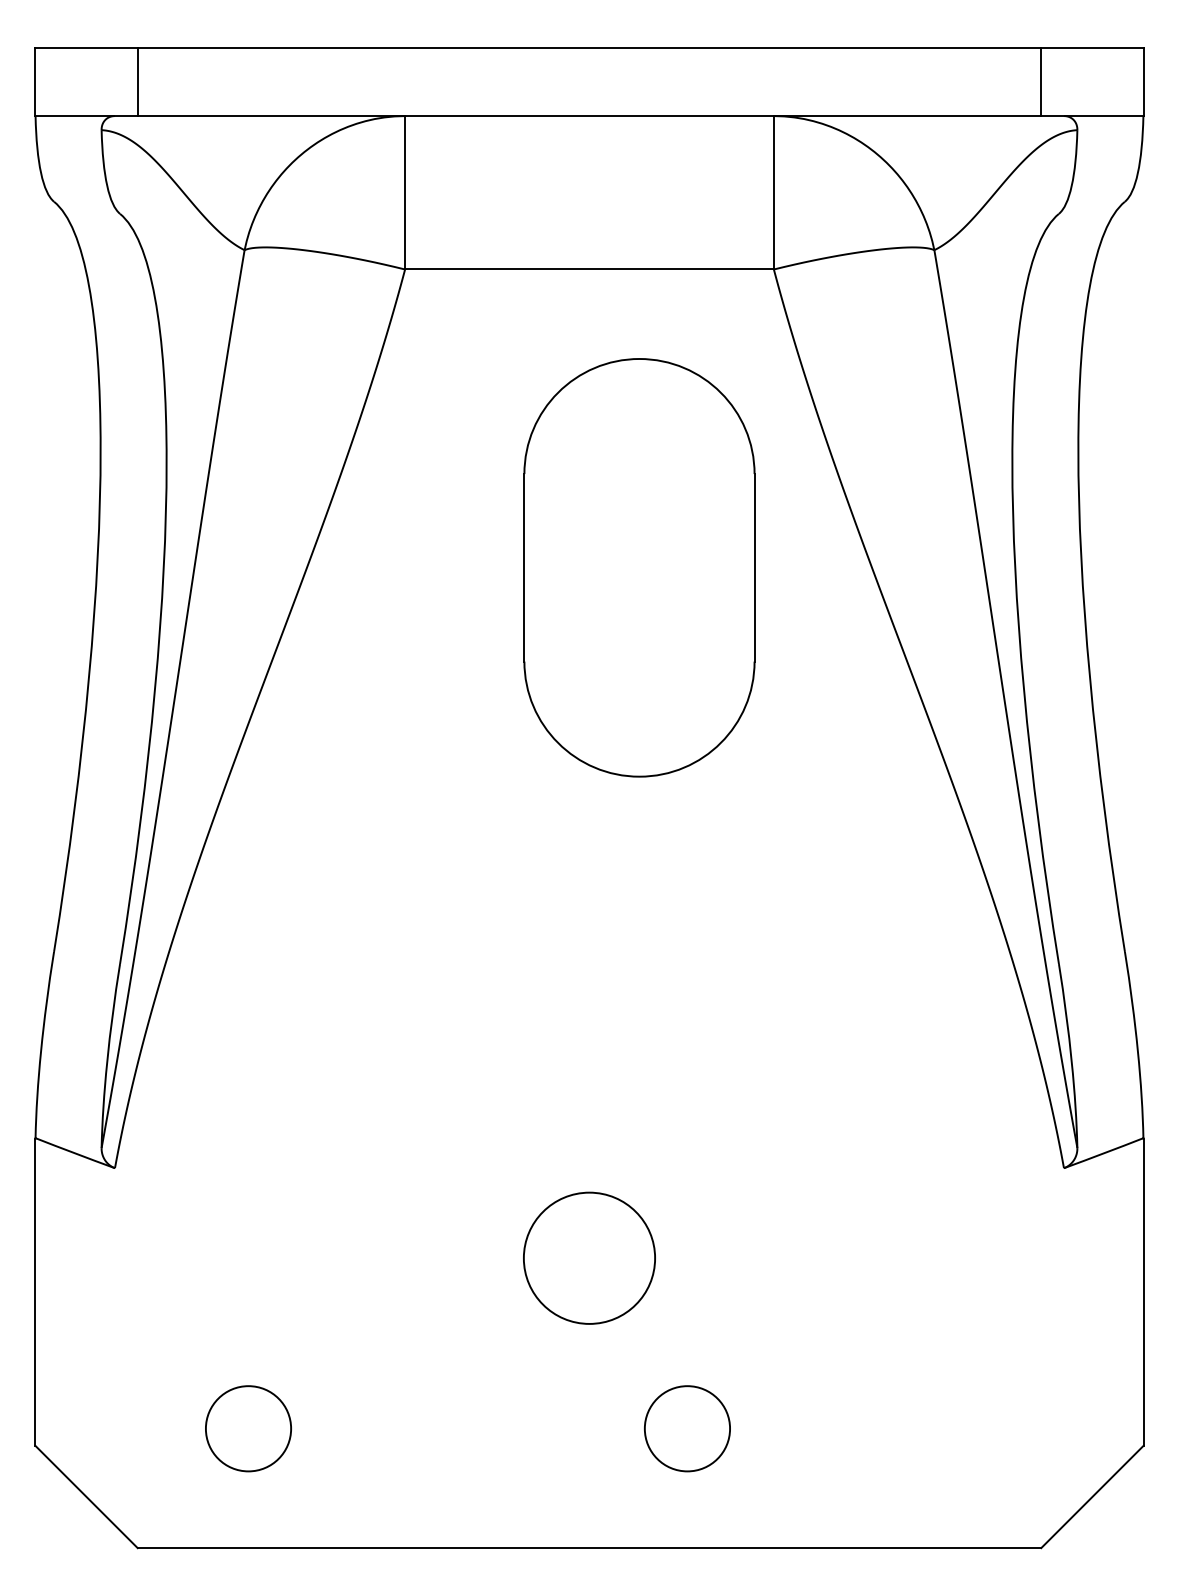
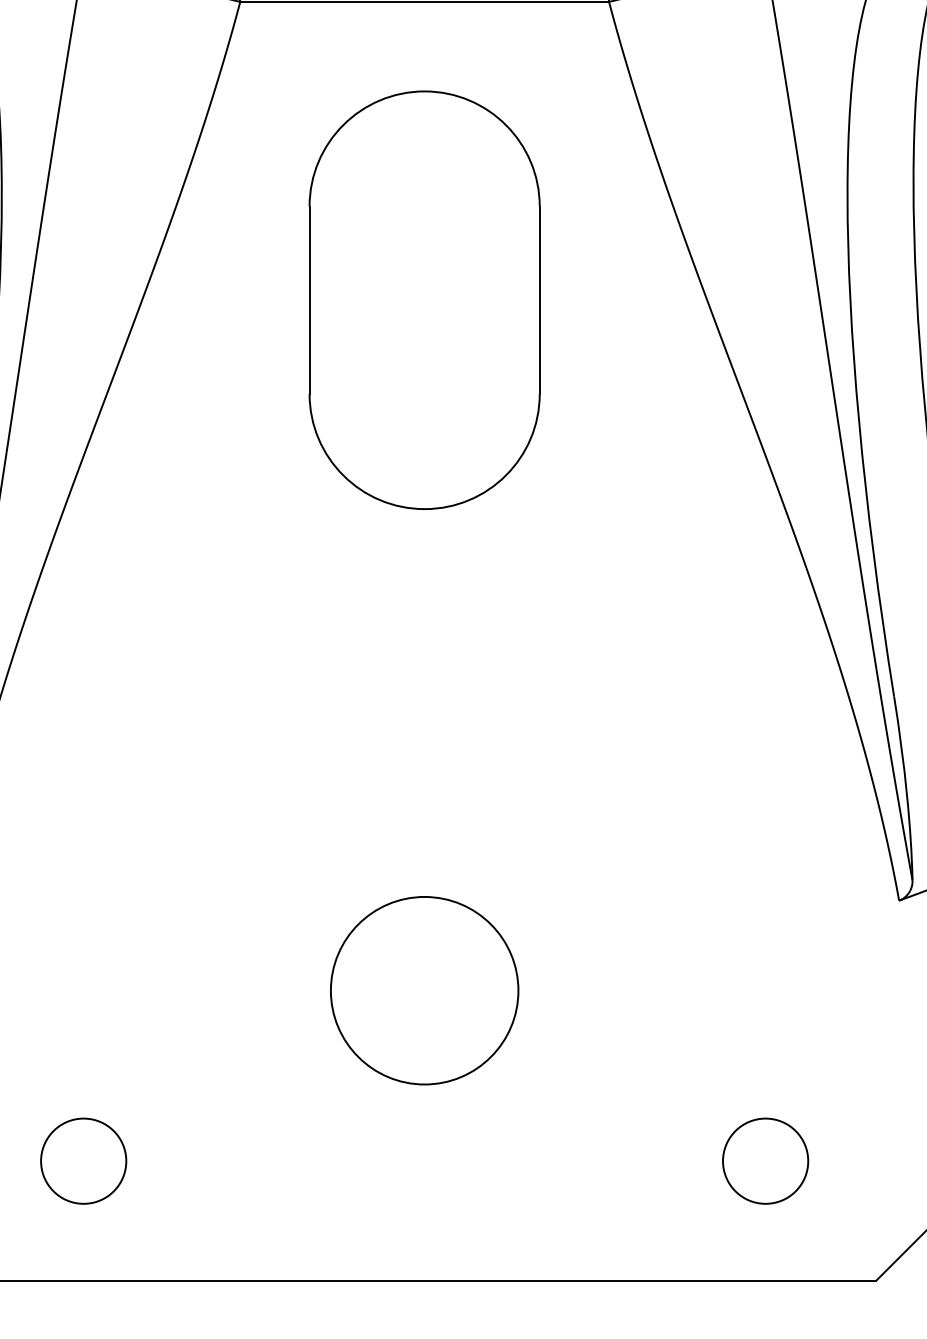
part: (639, 567) -> (424, 299), moved
circle: (589, 1258) -> (424, 990), size x1.43
circle: (687, 1428) -> (765, 1160), moved

